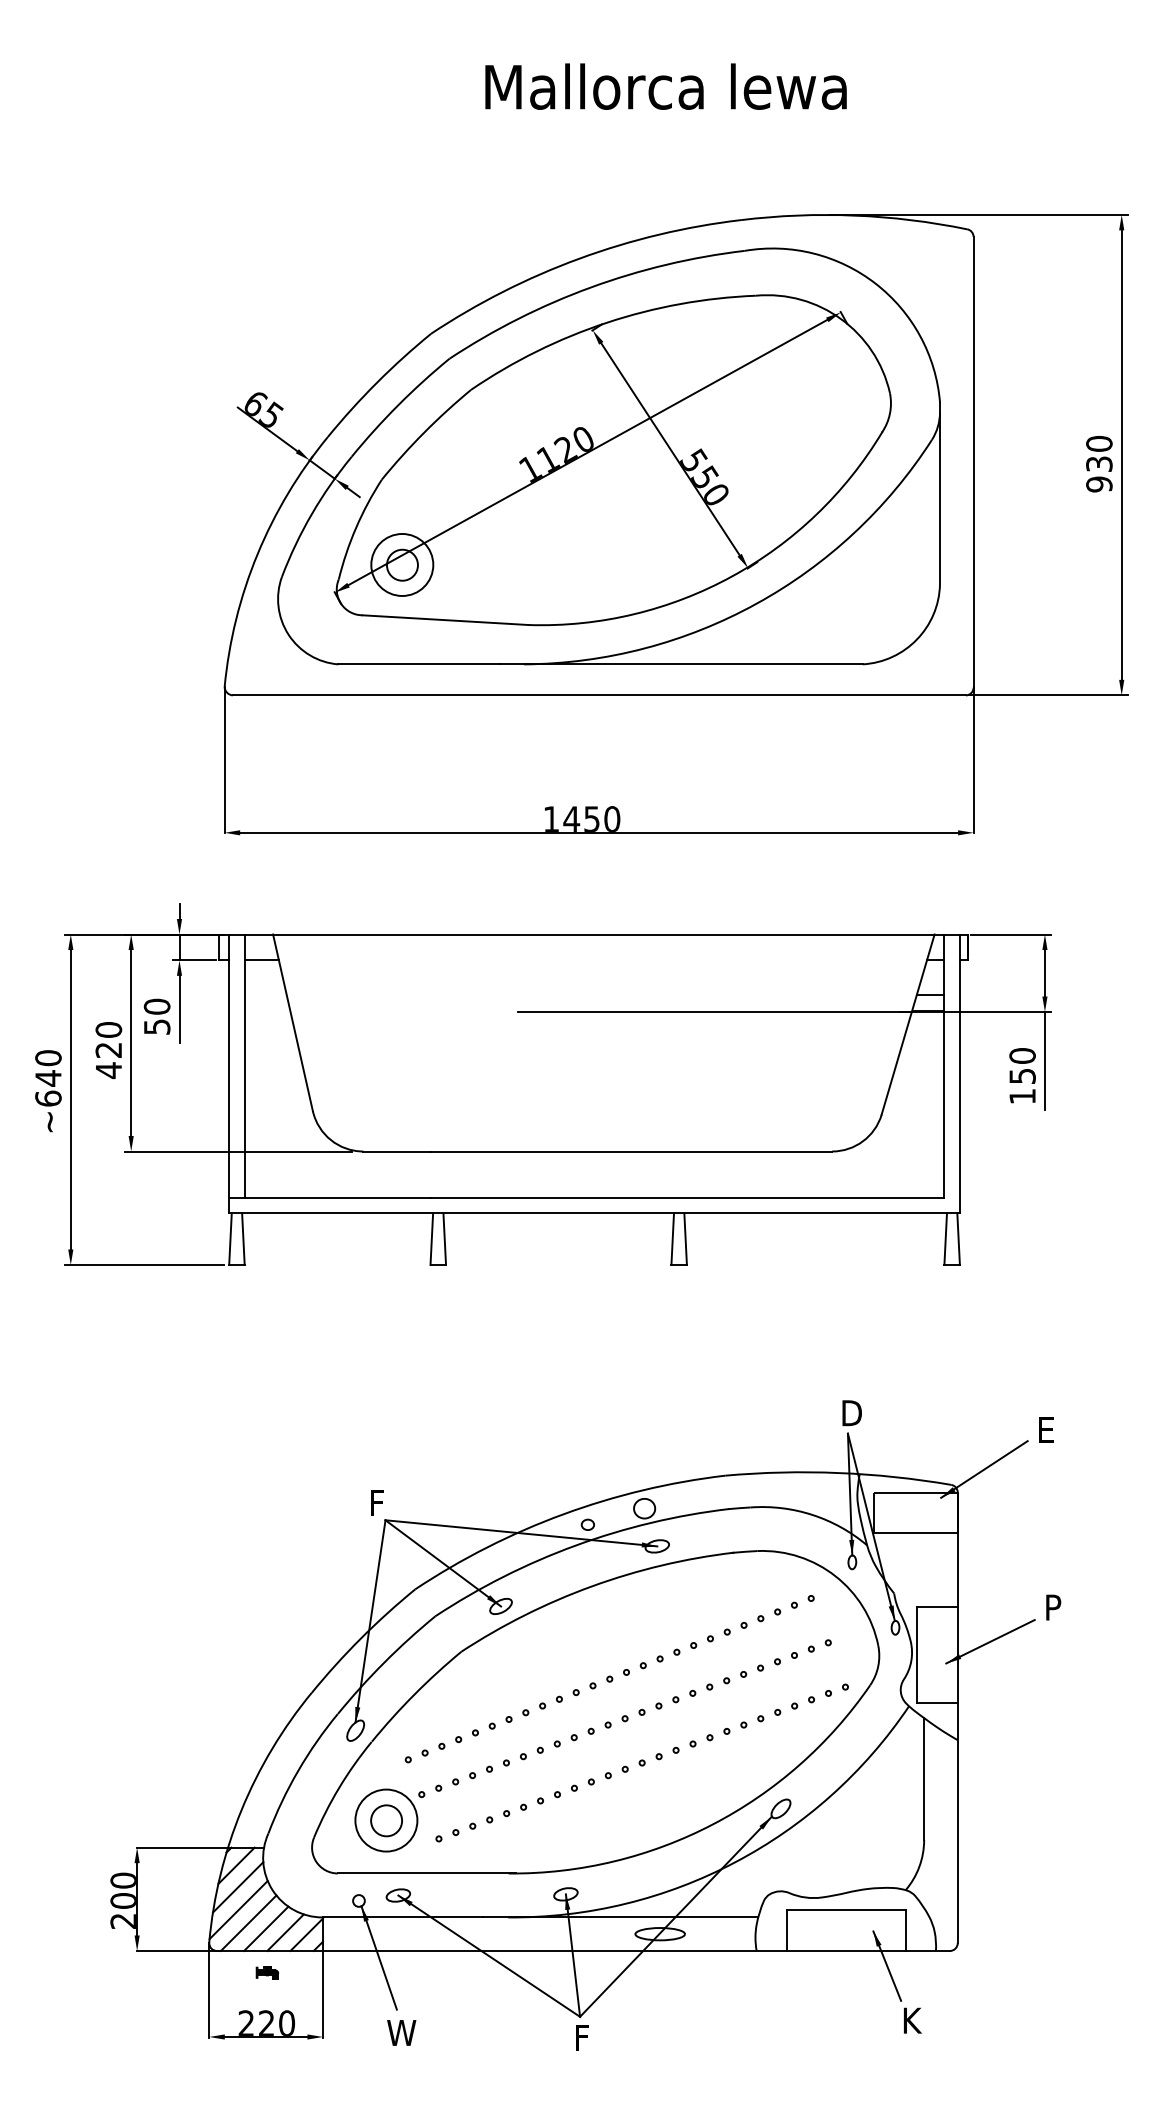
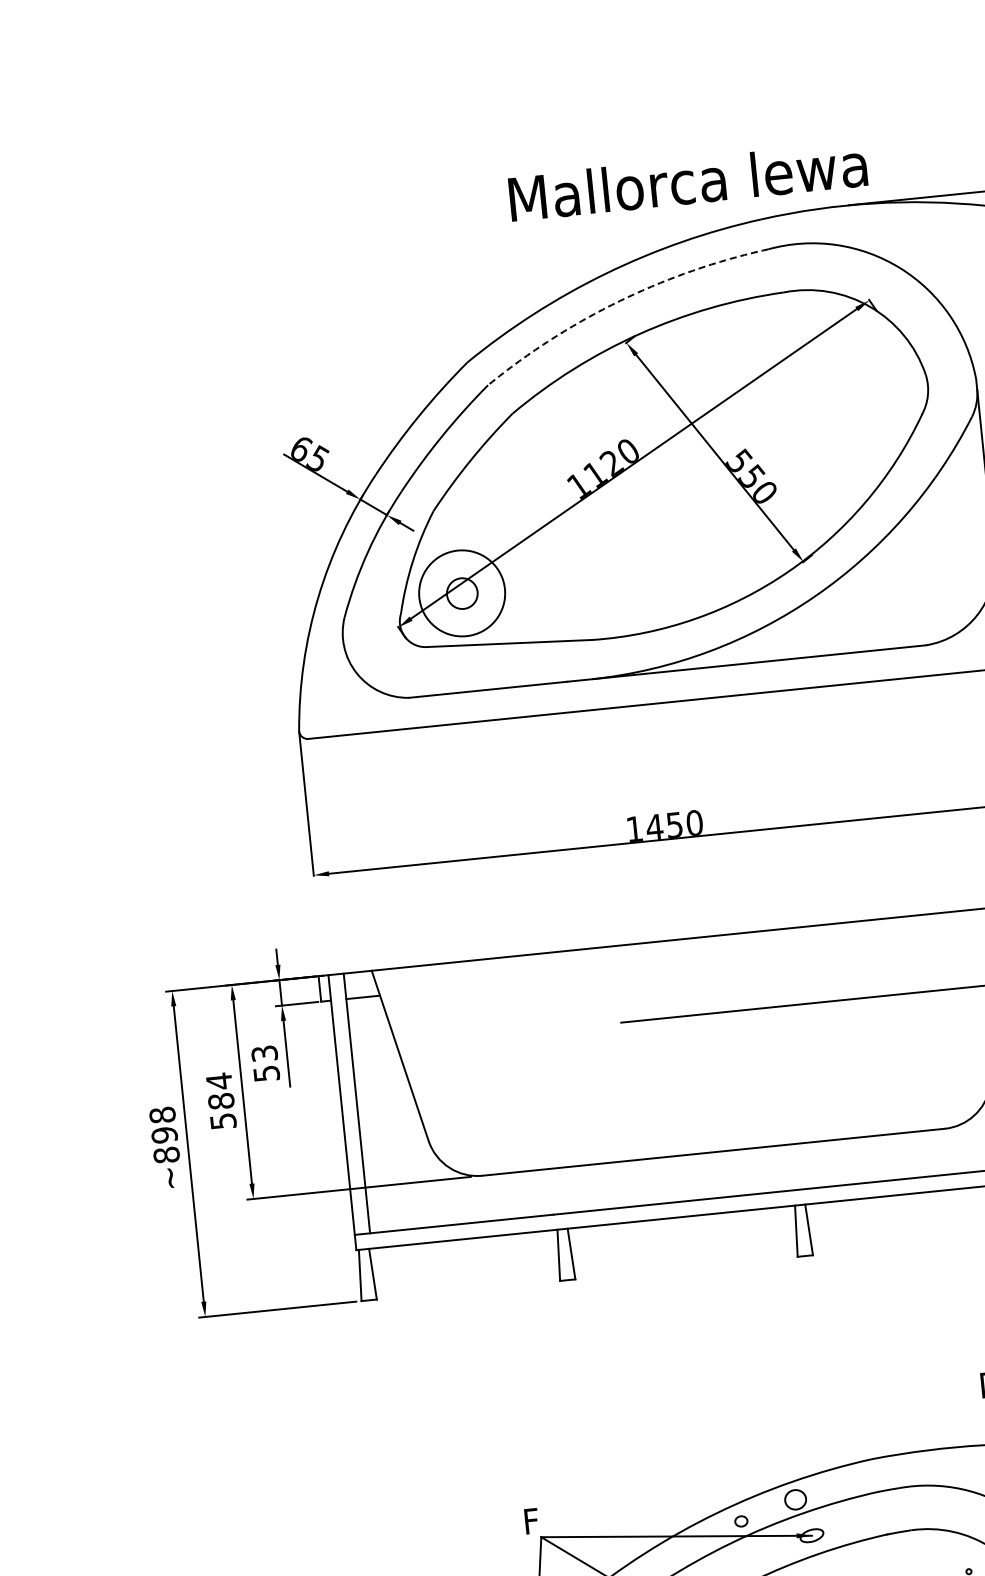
text: (665, 86) -> (687, 181), moved
arc: (590, 287) -> (619, 300), solid -> dashed
circle: (402, 564) -> (462, 592), size x1.4
text: (156, 1006) -> (263, 1053), 50 -> 53
text: (108, 1050) -> (221, 1101), 420 -> 584
text: (48, 1078) -> (164, 1135), ~640 -> ~898

